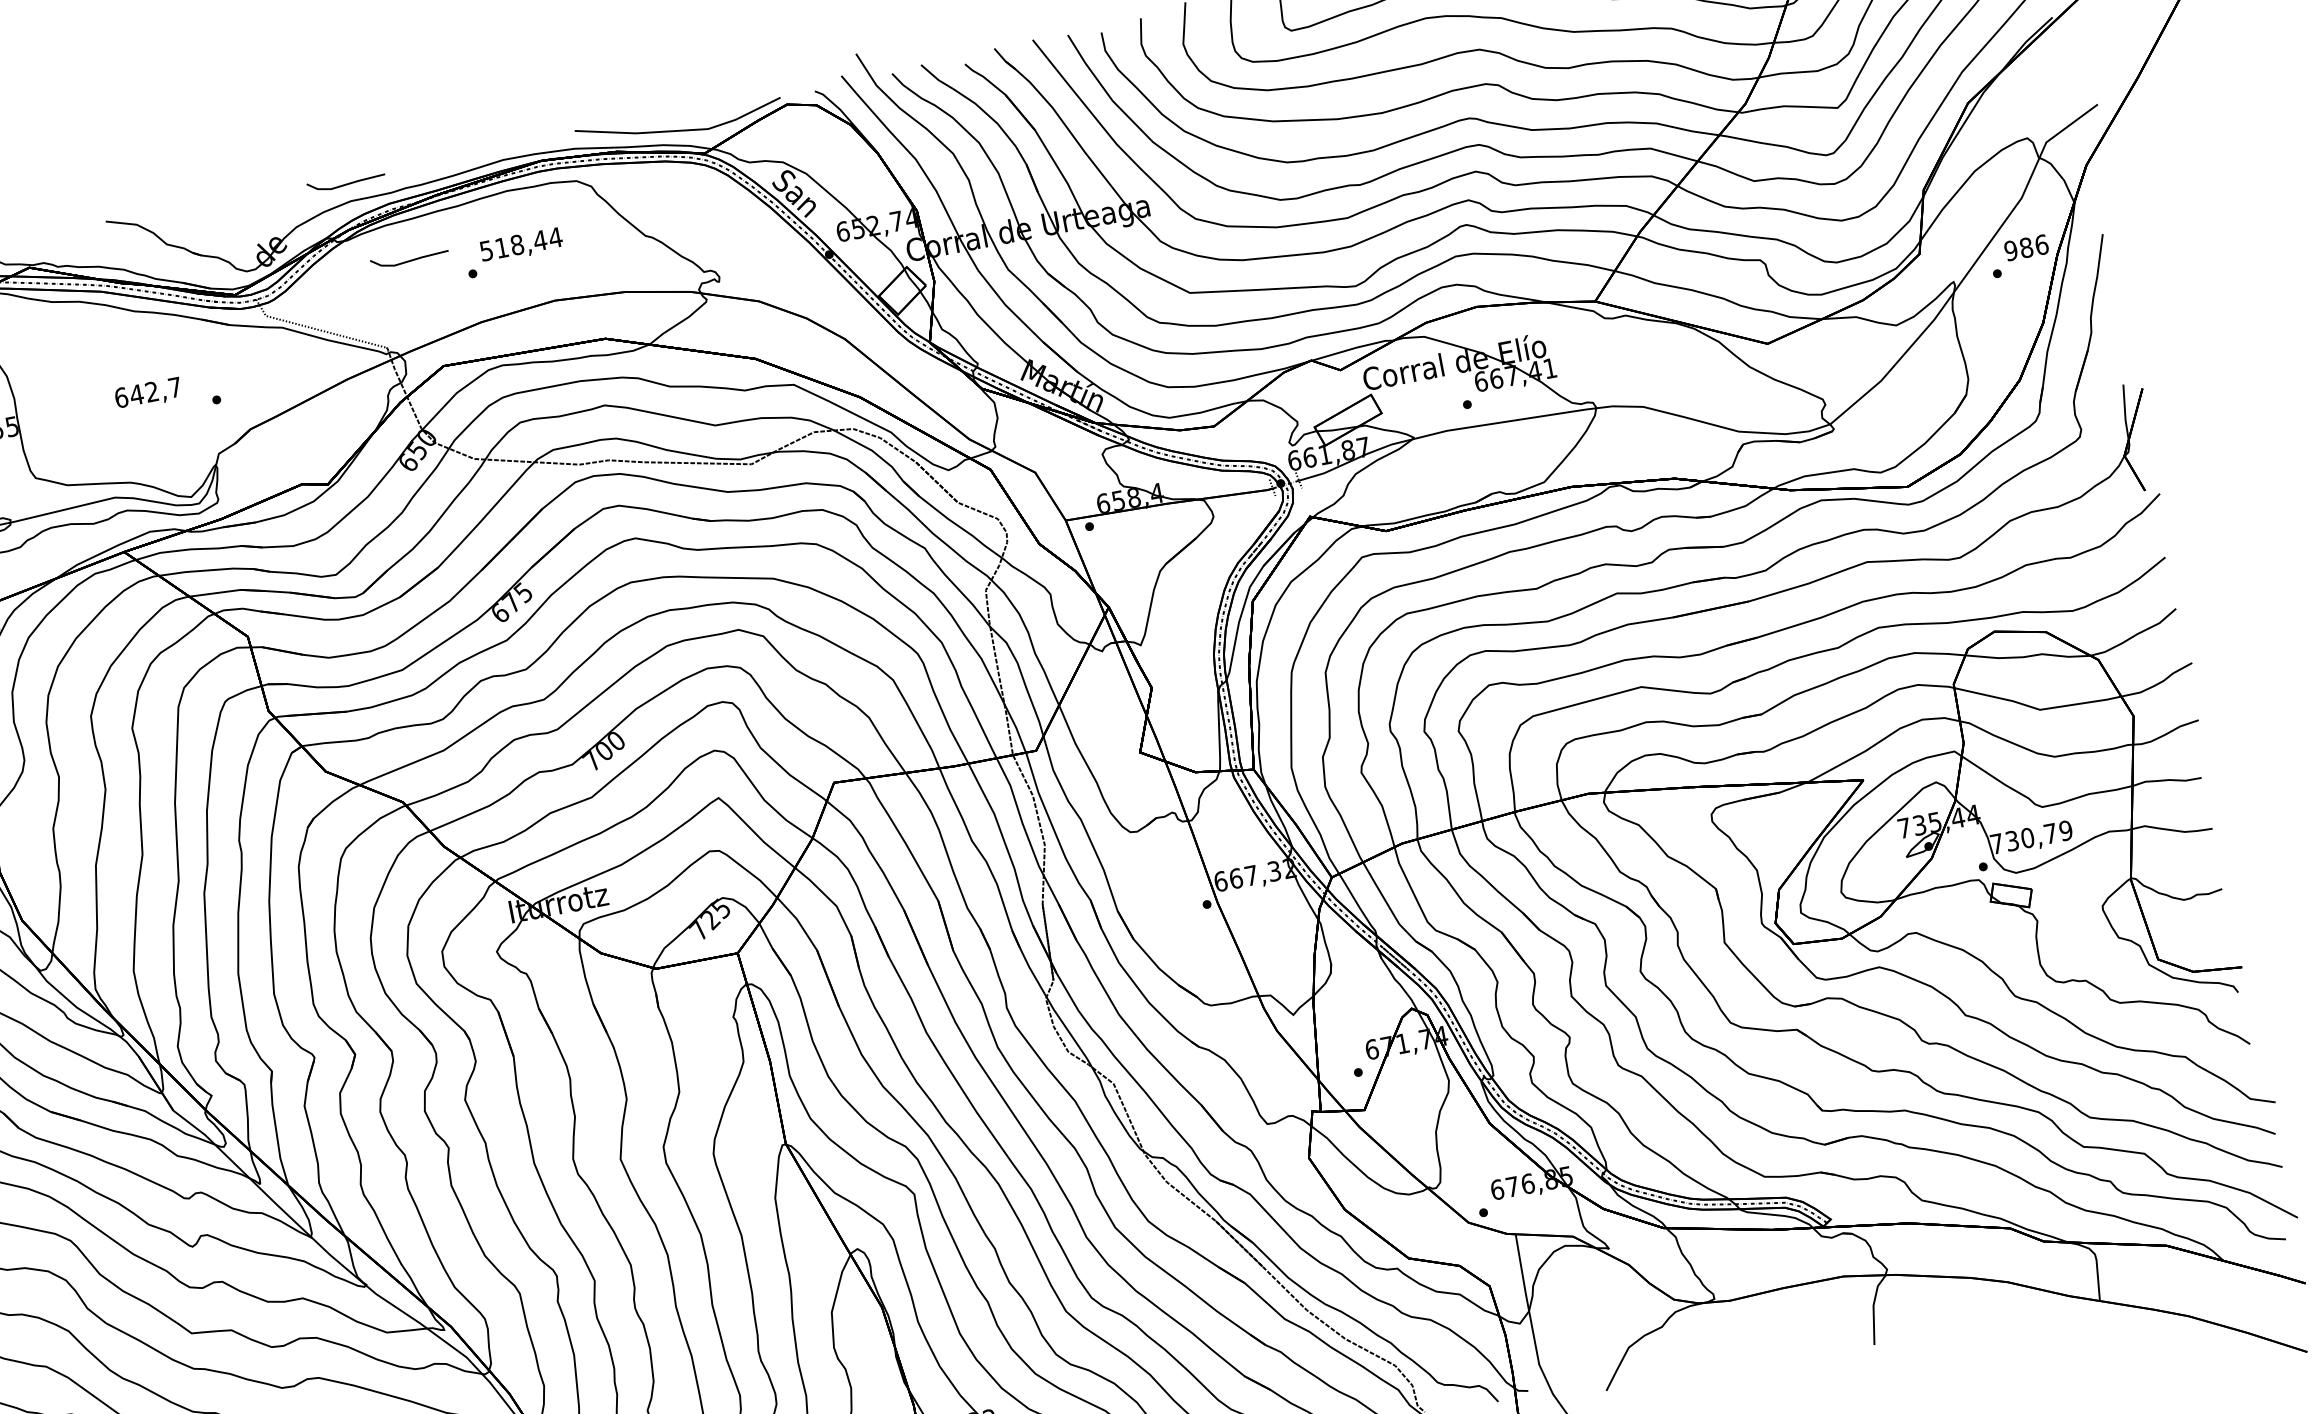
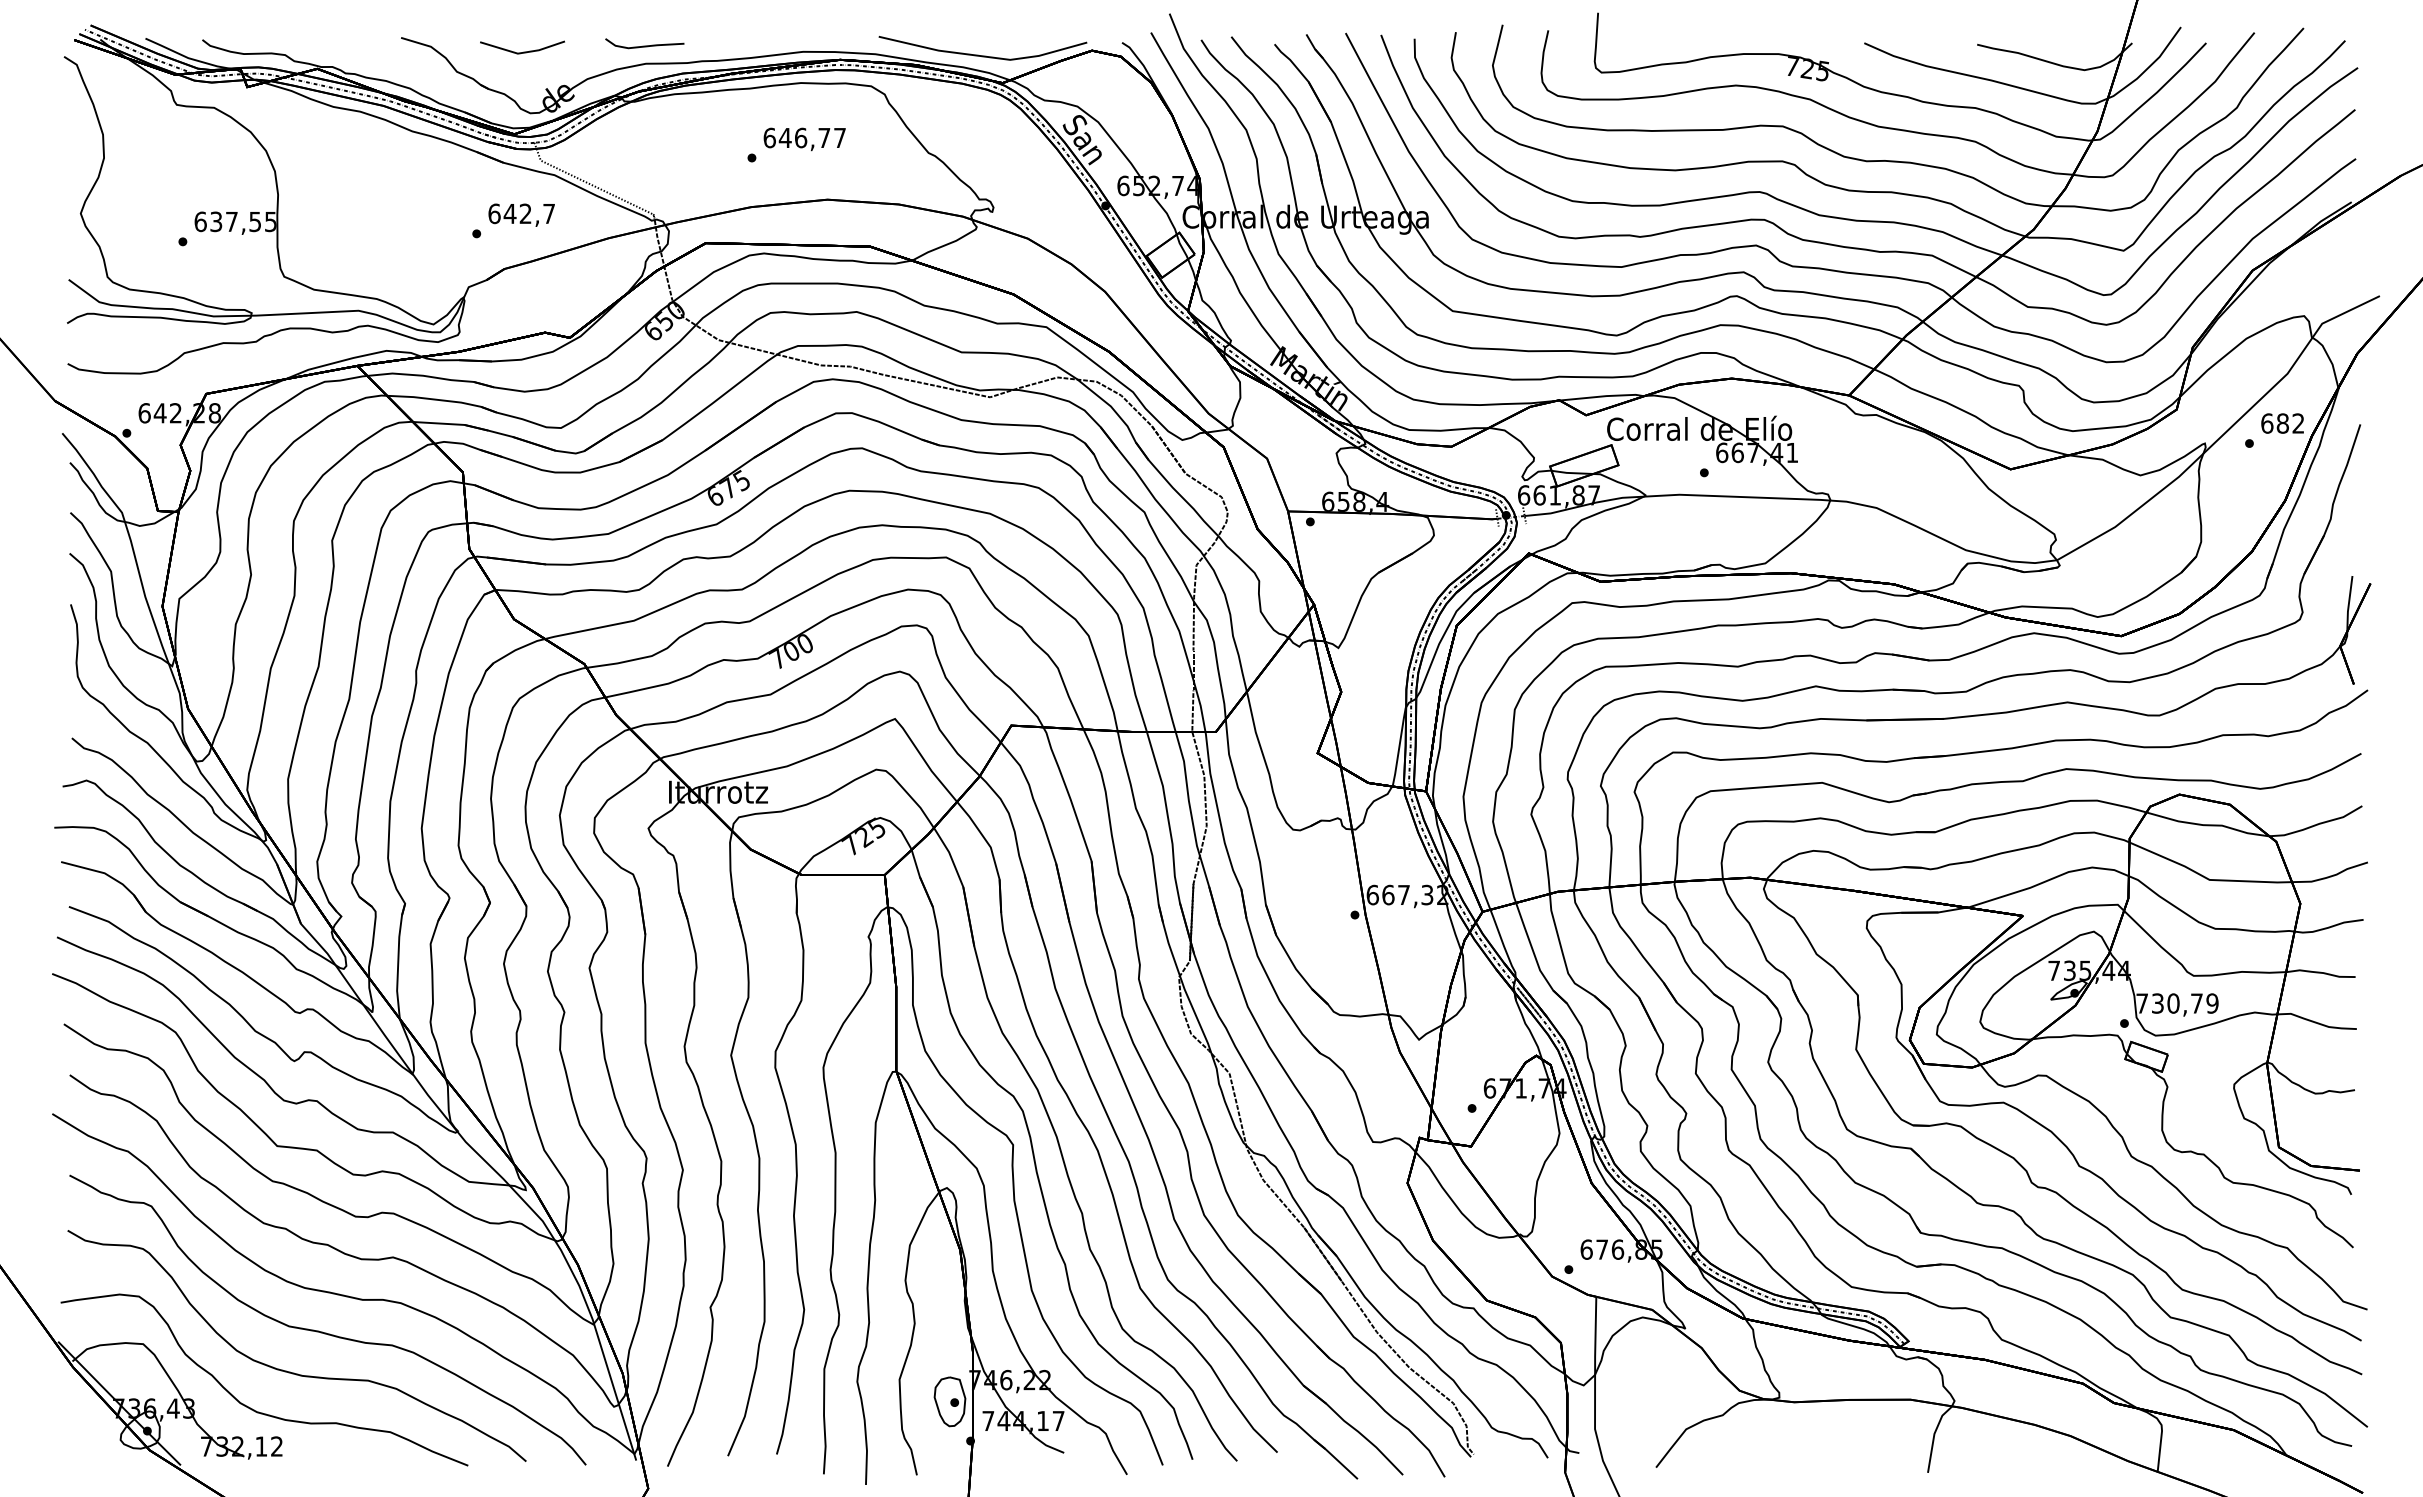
line: (228, 212) -> (523, 51), added
text: (520, 243) -> (804, 137), 518,44 -> 646,77
text: (2026, 247) -> (2282, 423), 986 -> 682
line: (409, 259) -> (692, 132), removed
text: (148, 393) -> (521, 214), moved

